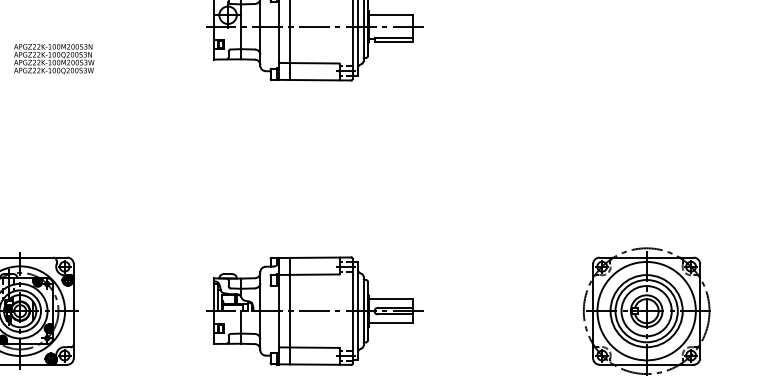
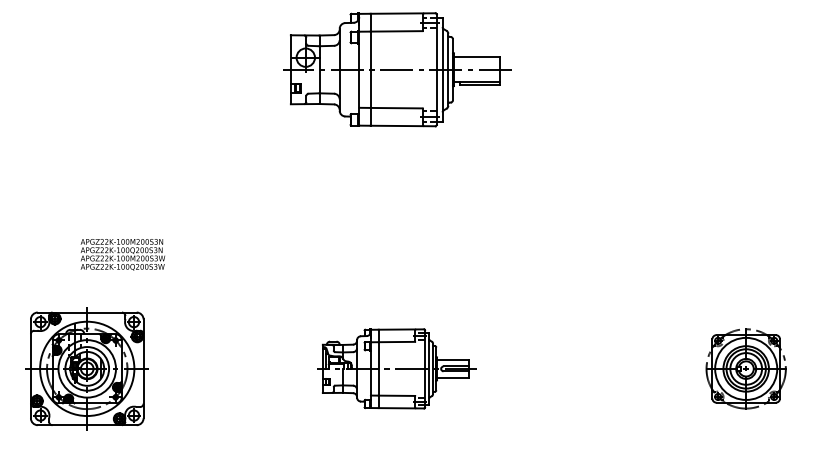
text: (53, 58) -> (122, 254), moved
part: (315, 310) -> (397, 368), size x0.7
part: (647, 310) -> (746, 368), size x0.6

